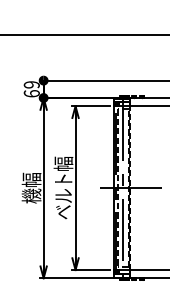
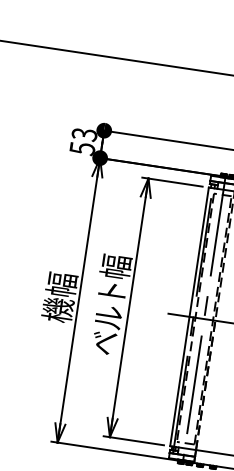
text: (31, 89) -> (82, 141), 69 -> 53

